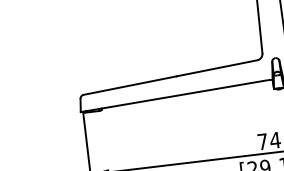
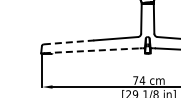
line: (131, 85) -> (69, 42), solid -> dashed
line: (173, 95) -> (91, 50), solid -> dashed

